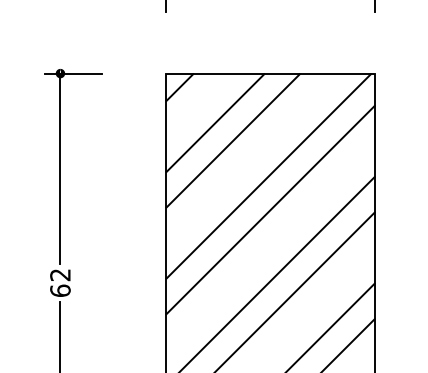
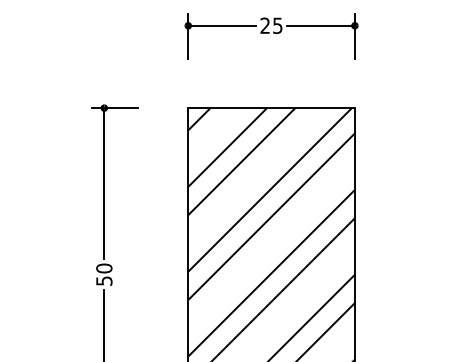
text: (60, 282) -> (104, 274), 62 -> 50

